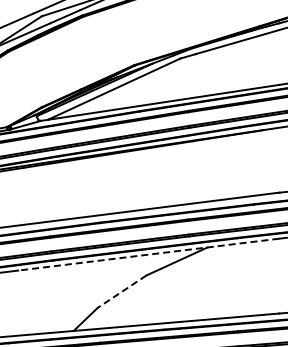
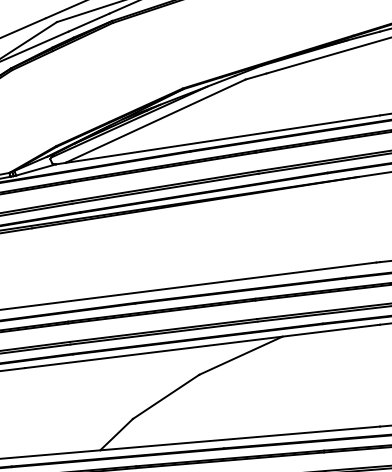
line: (148, 254) -> (202, 346), dashed -> solid
line: (121, 291) -> (165, 396), dashed -> solid

